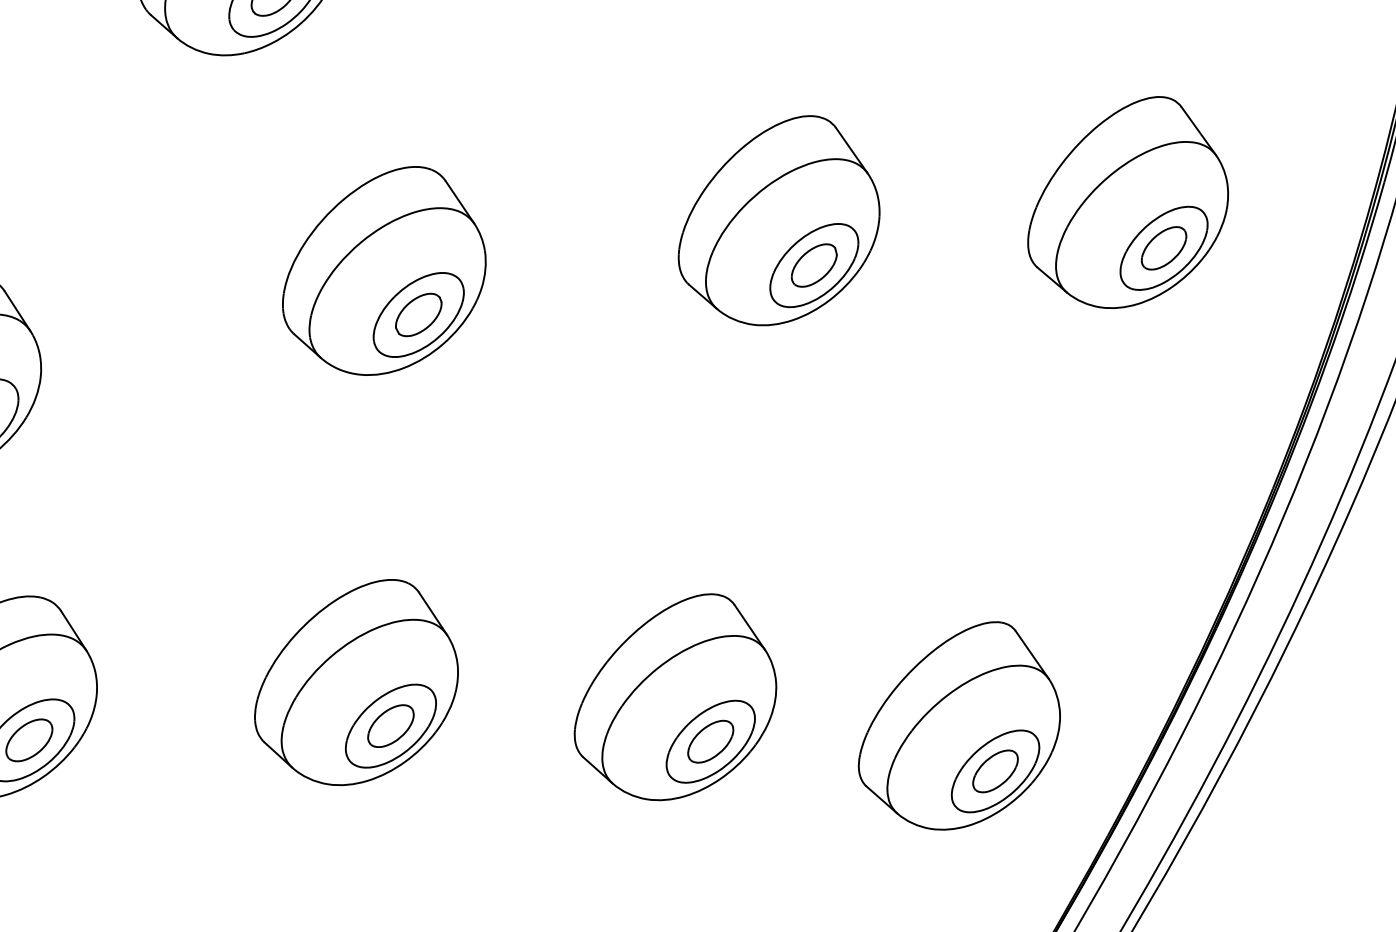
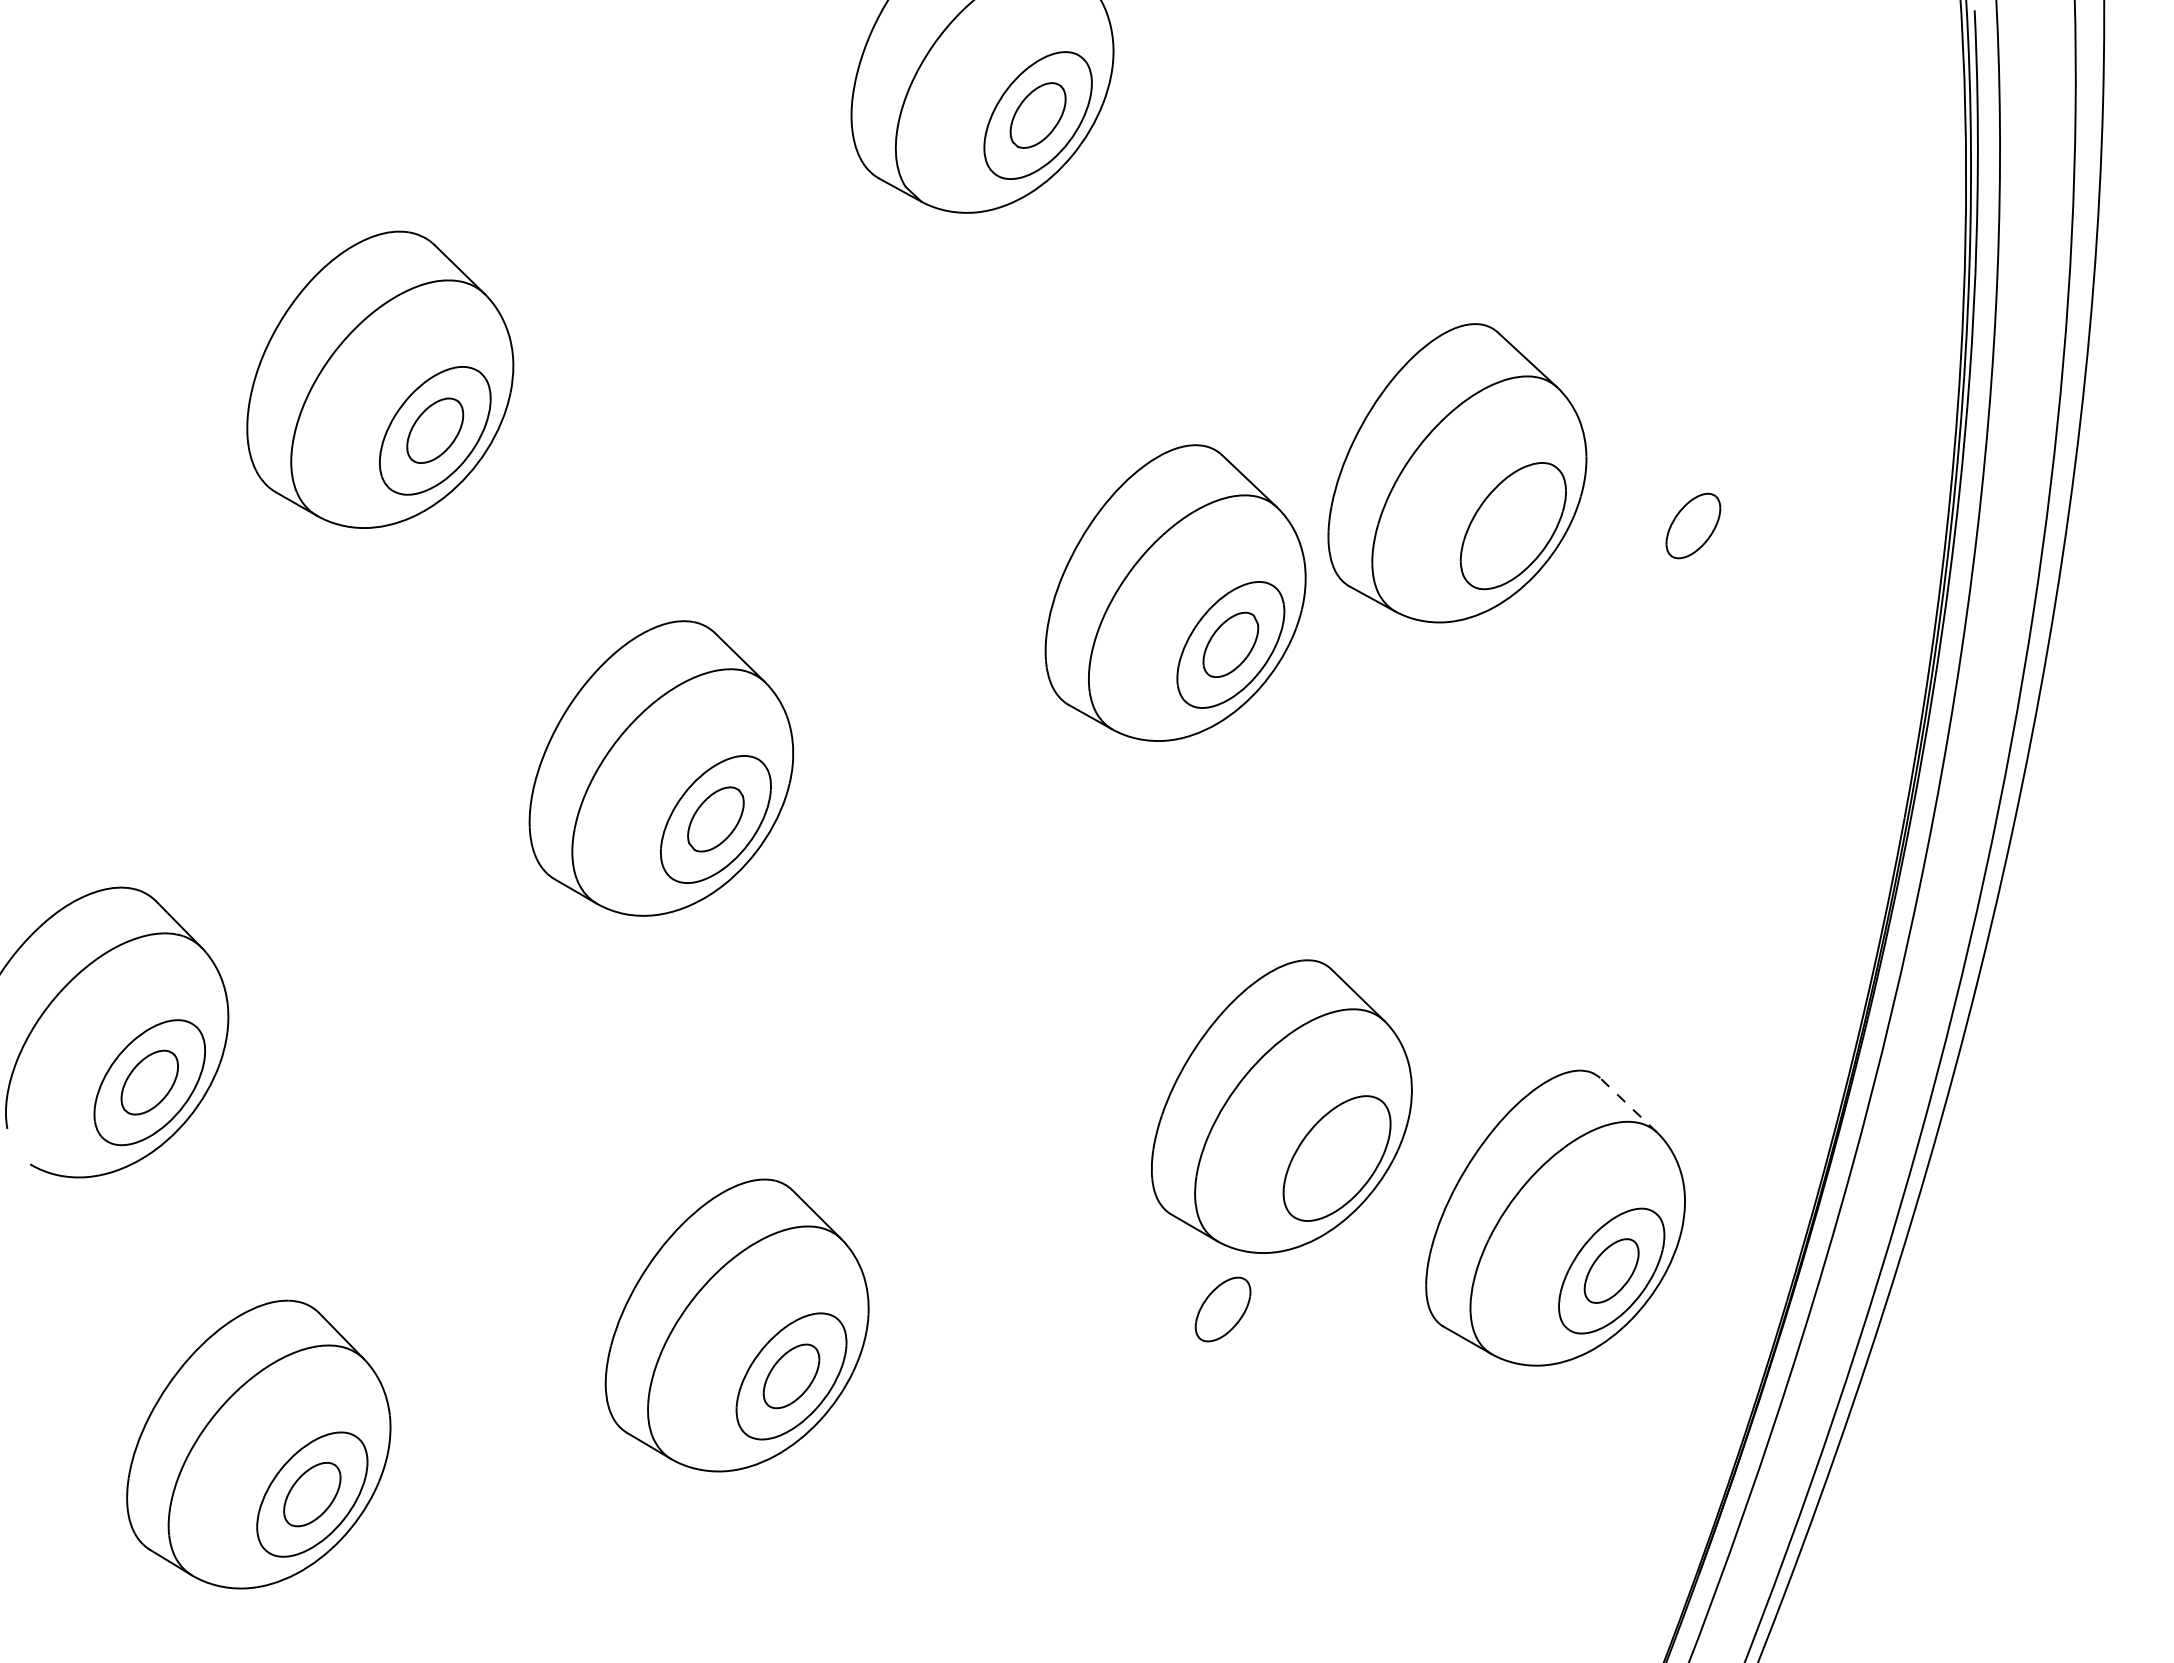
part: (1131, 202) -> (1457, 473), moved
line: (1032, 654) -> (1628, 1105), solid -> dashed
part: (678, 696) -> (1281, 1106), moved

